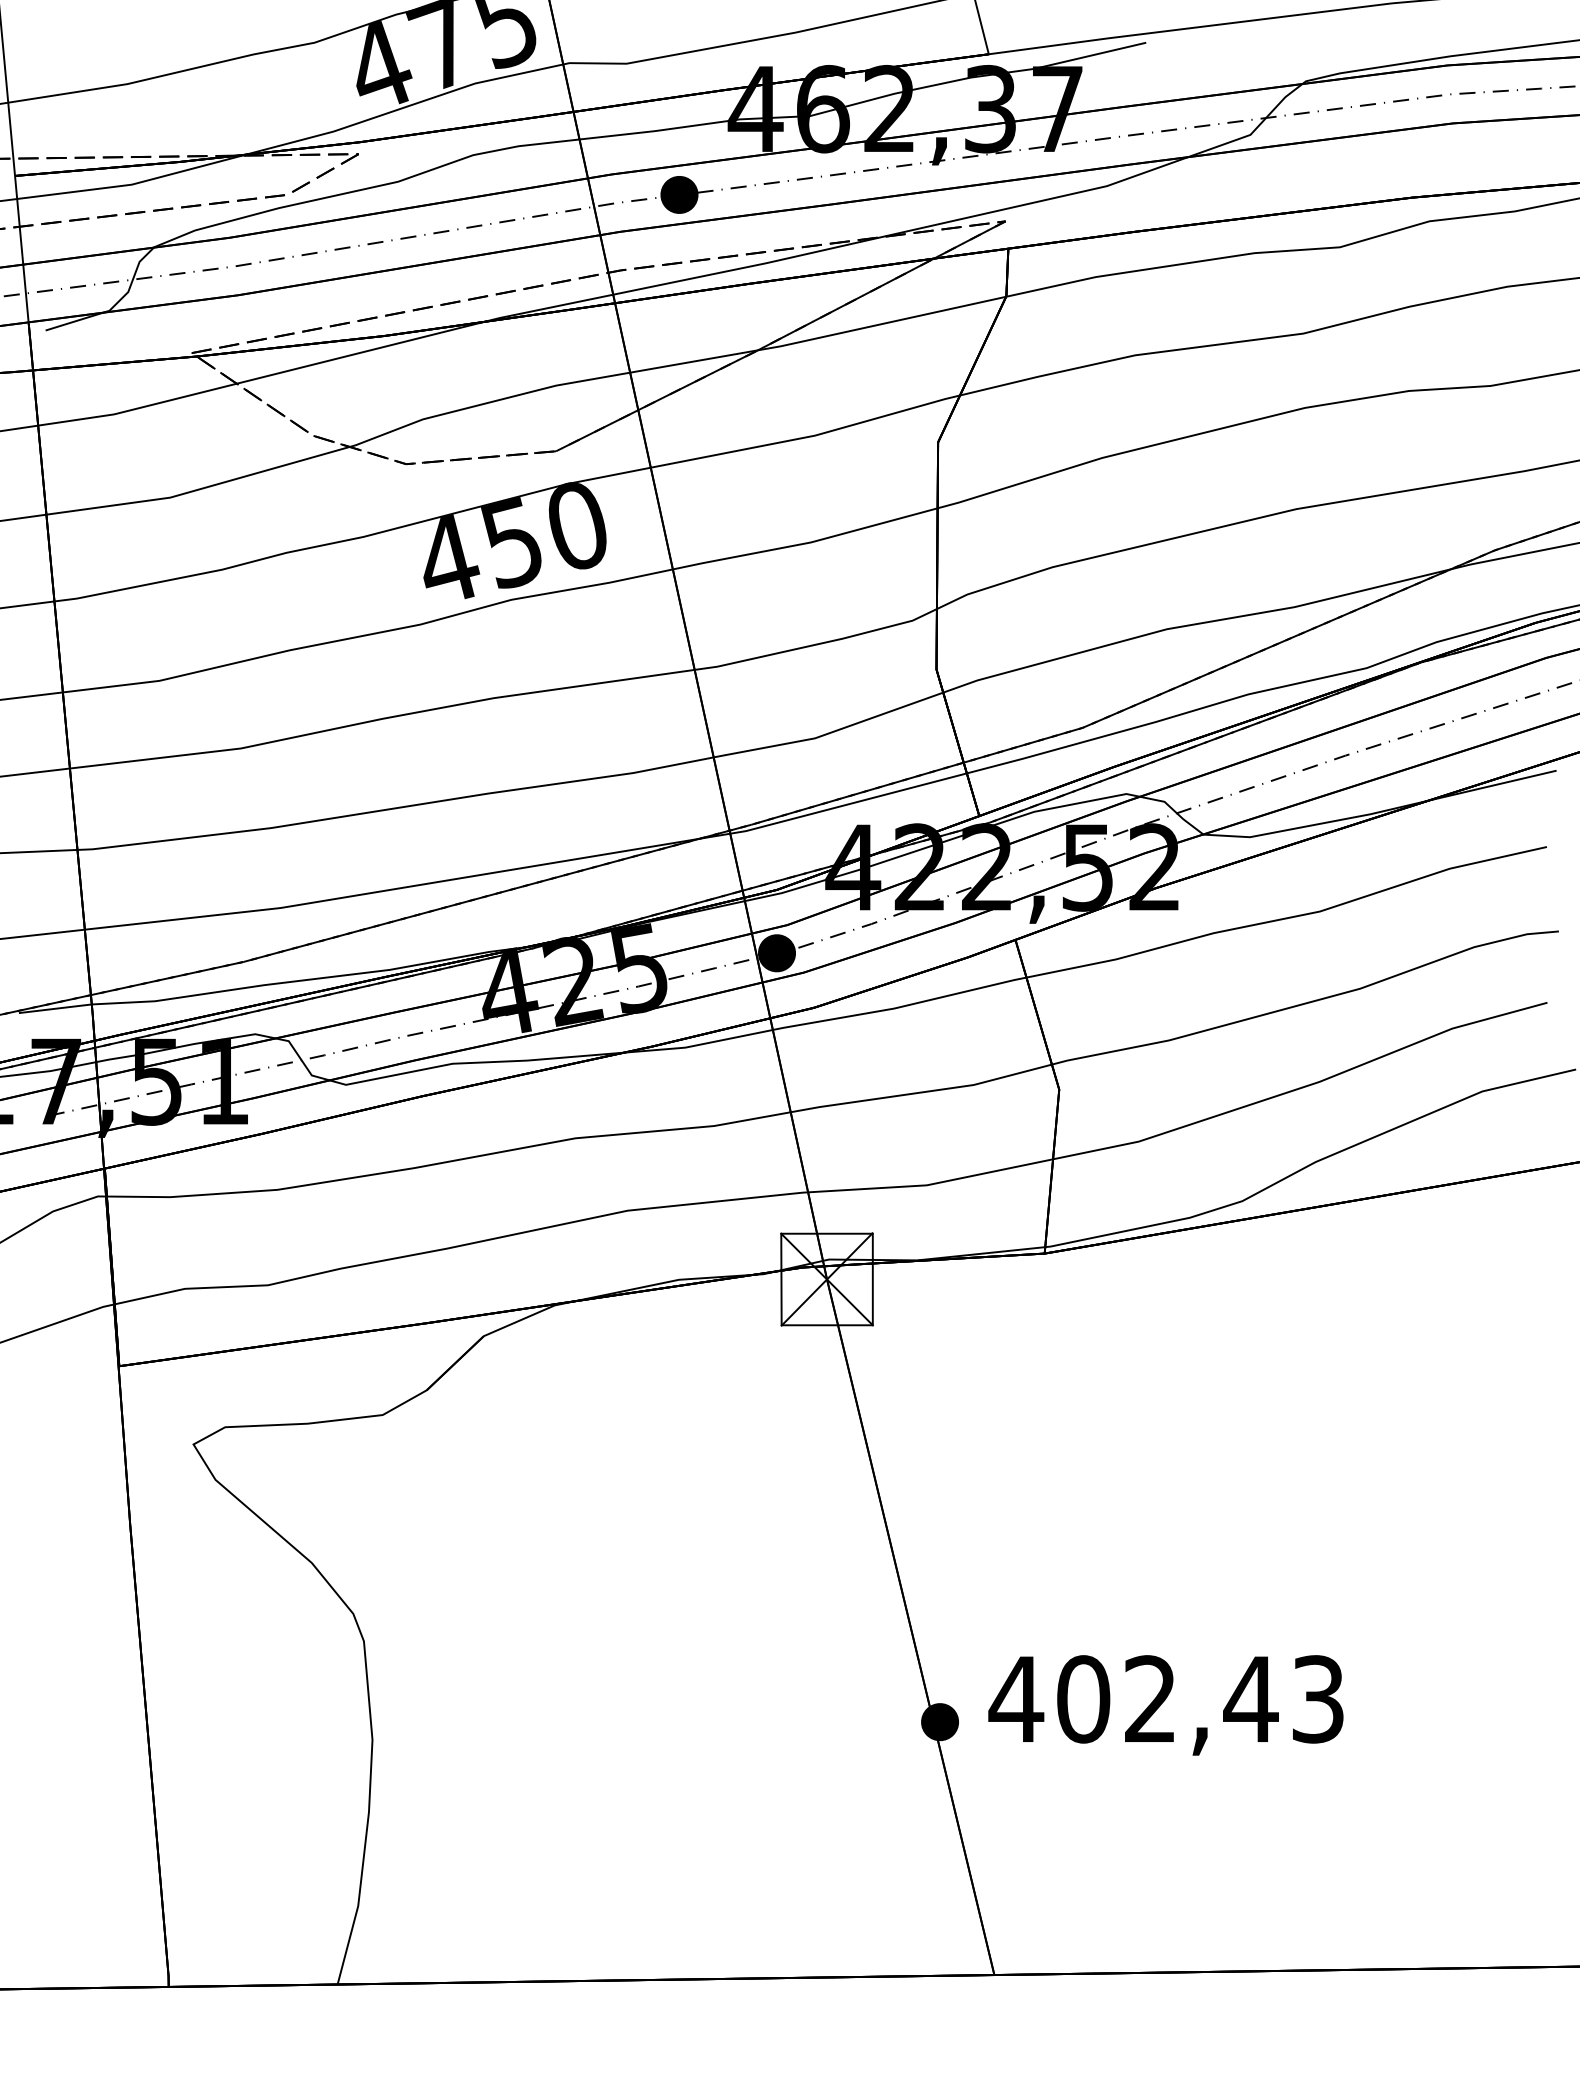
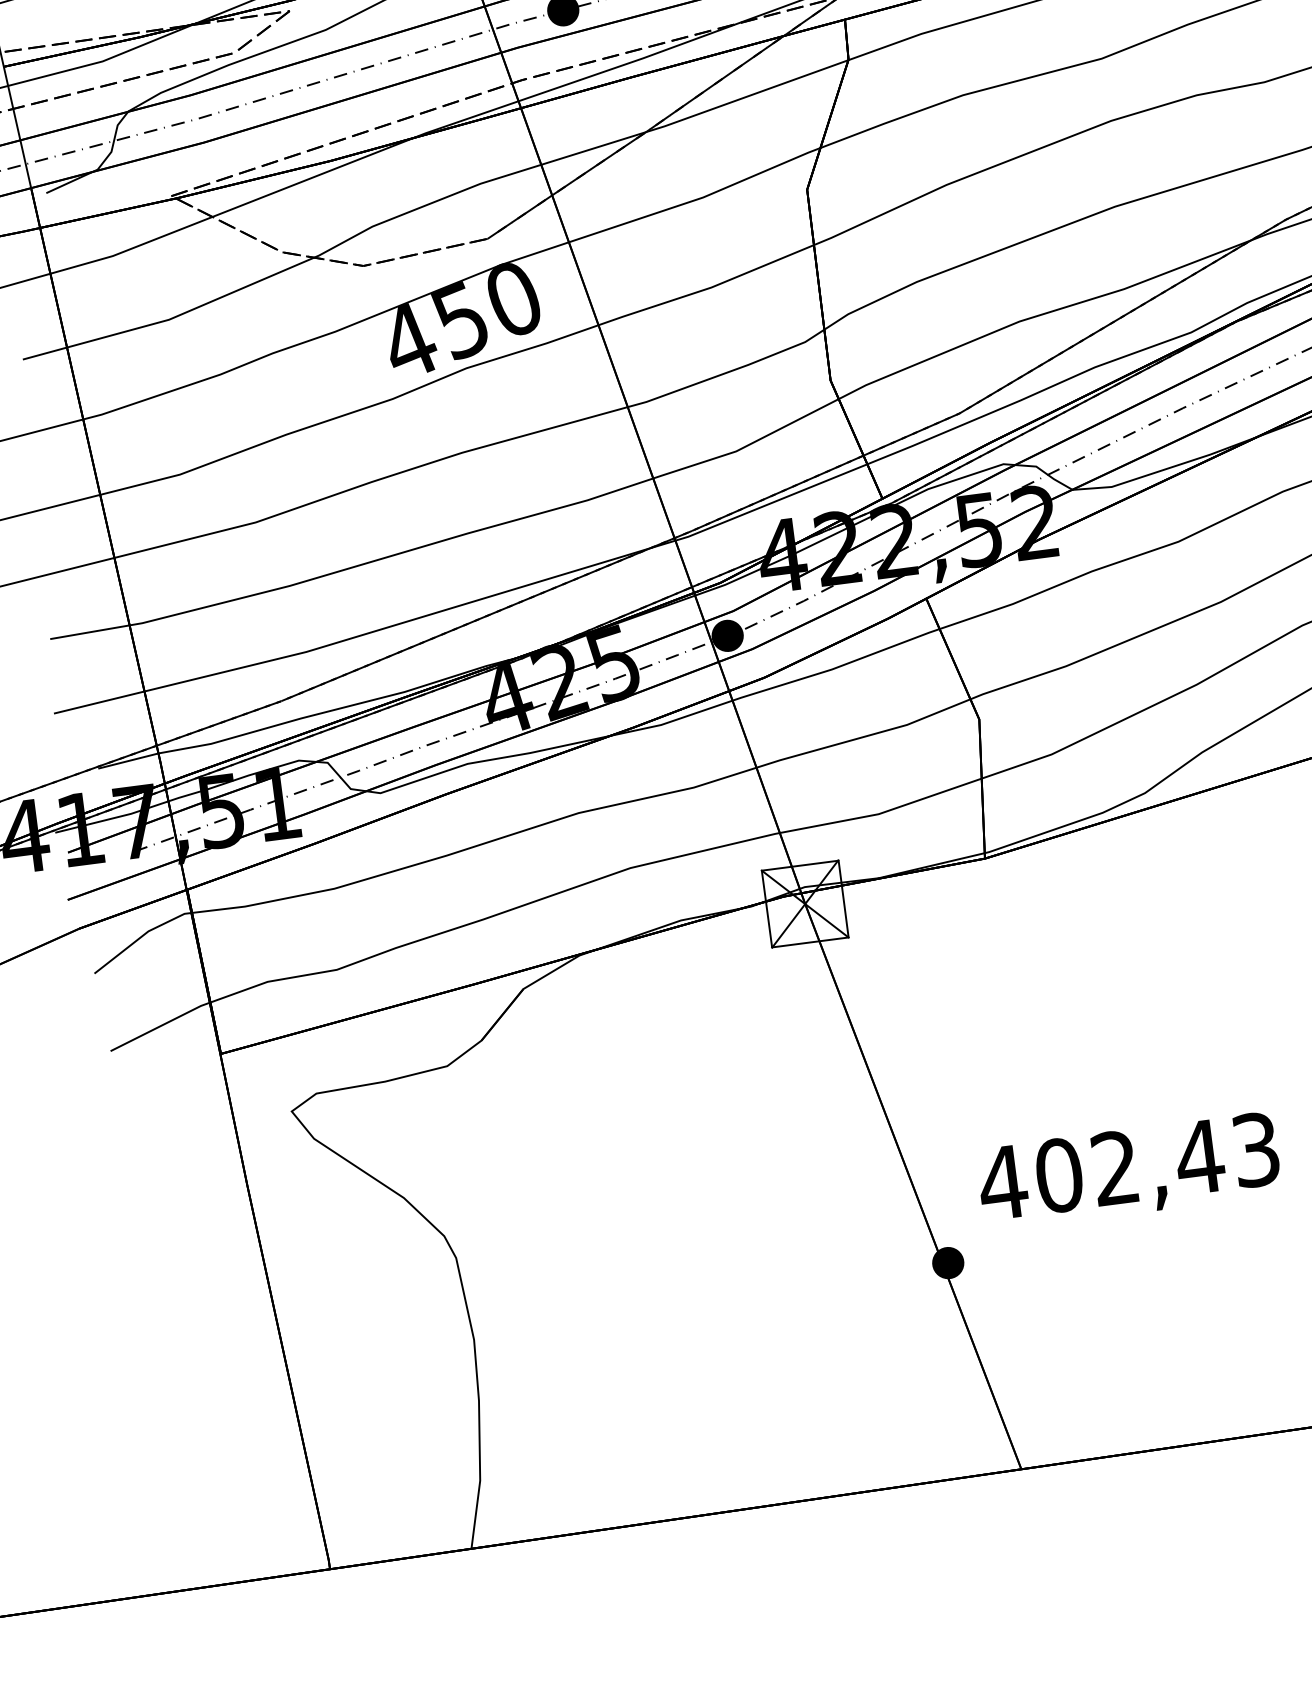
text: (1165, 1705) -> (1128, 1171), moved

